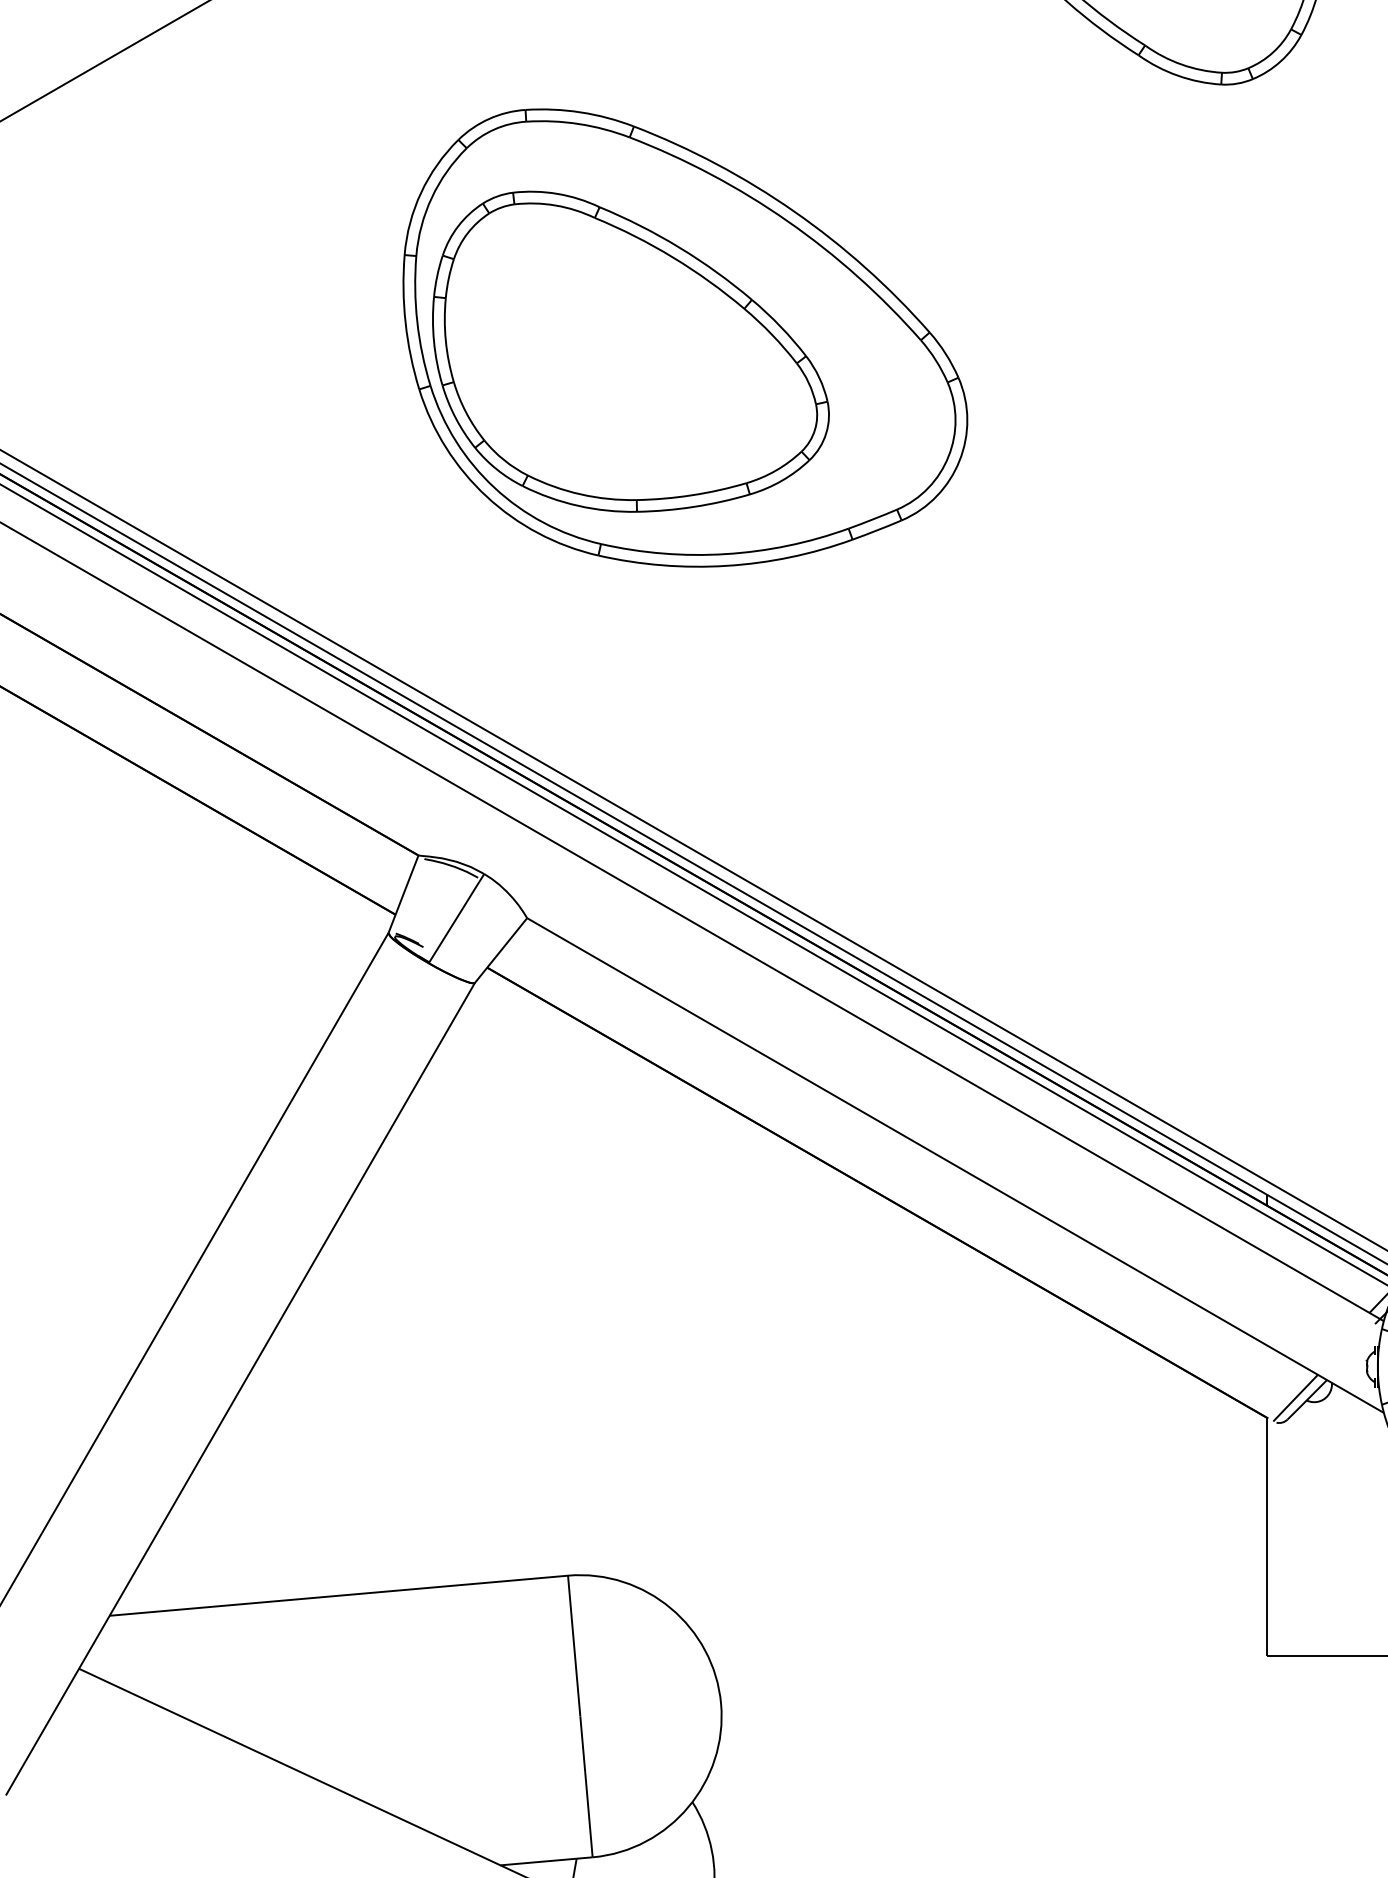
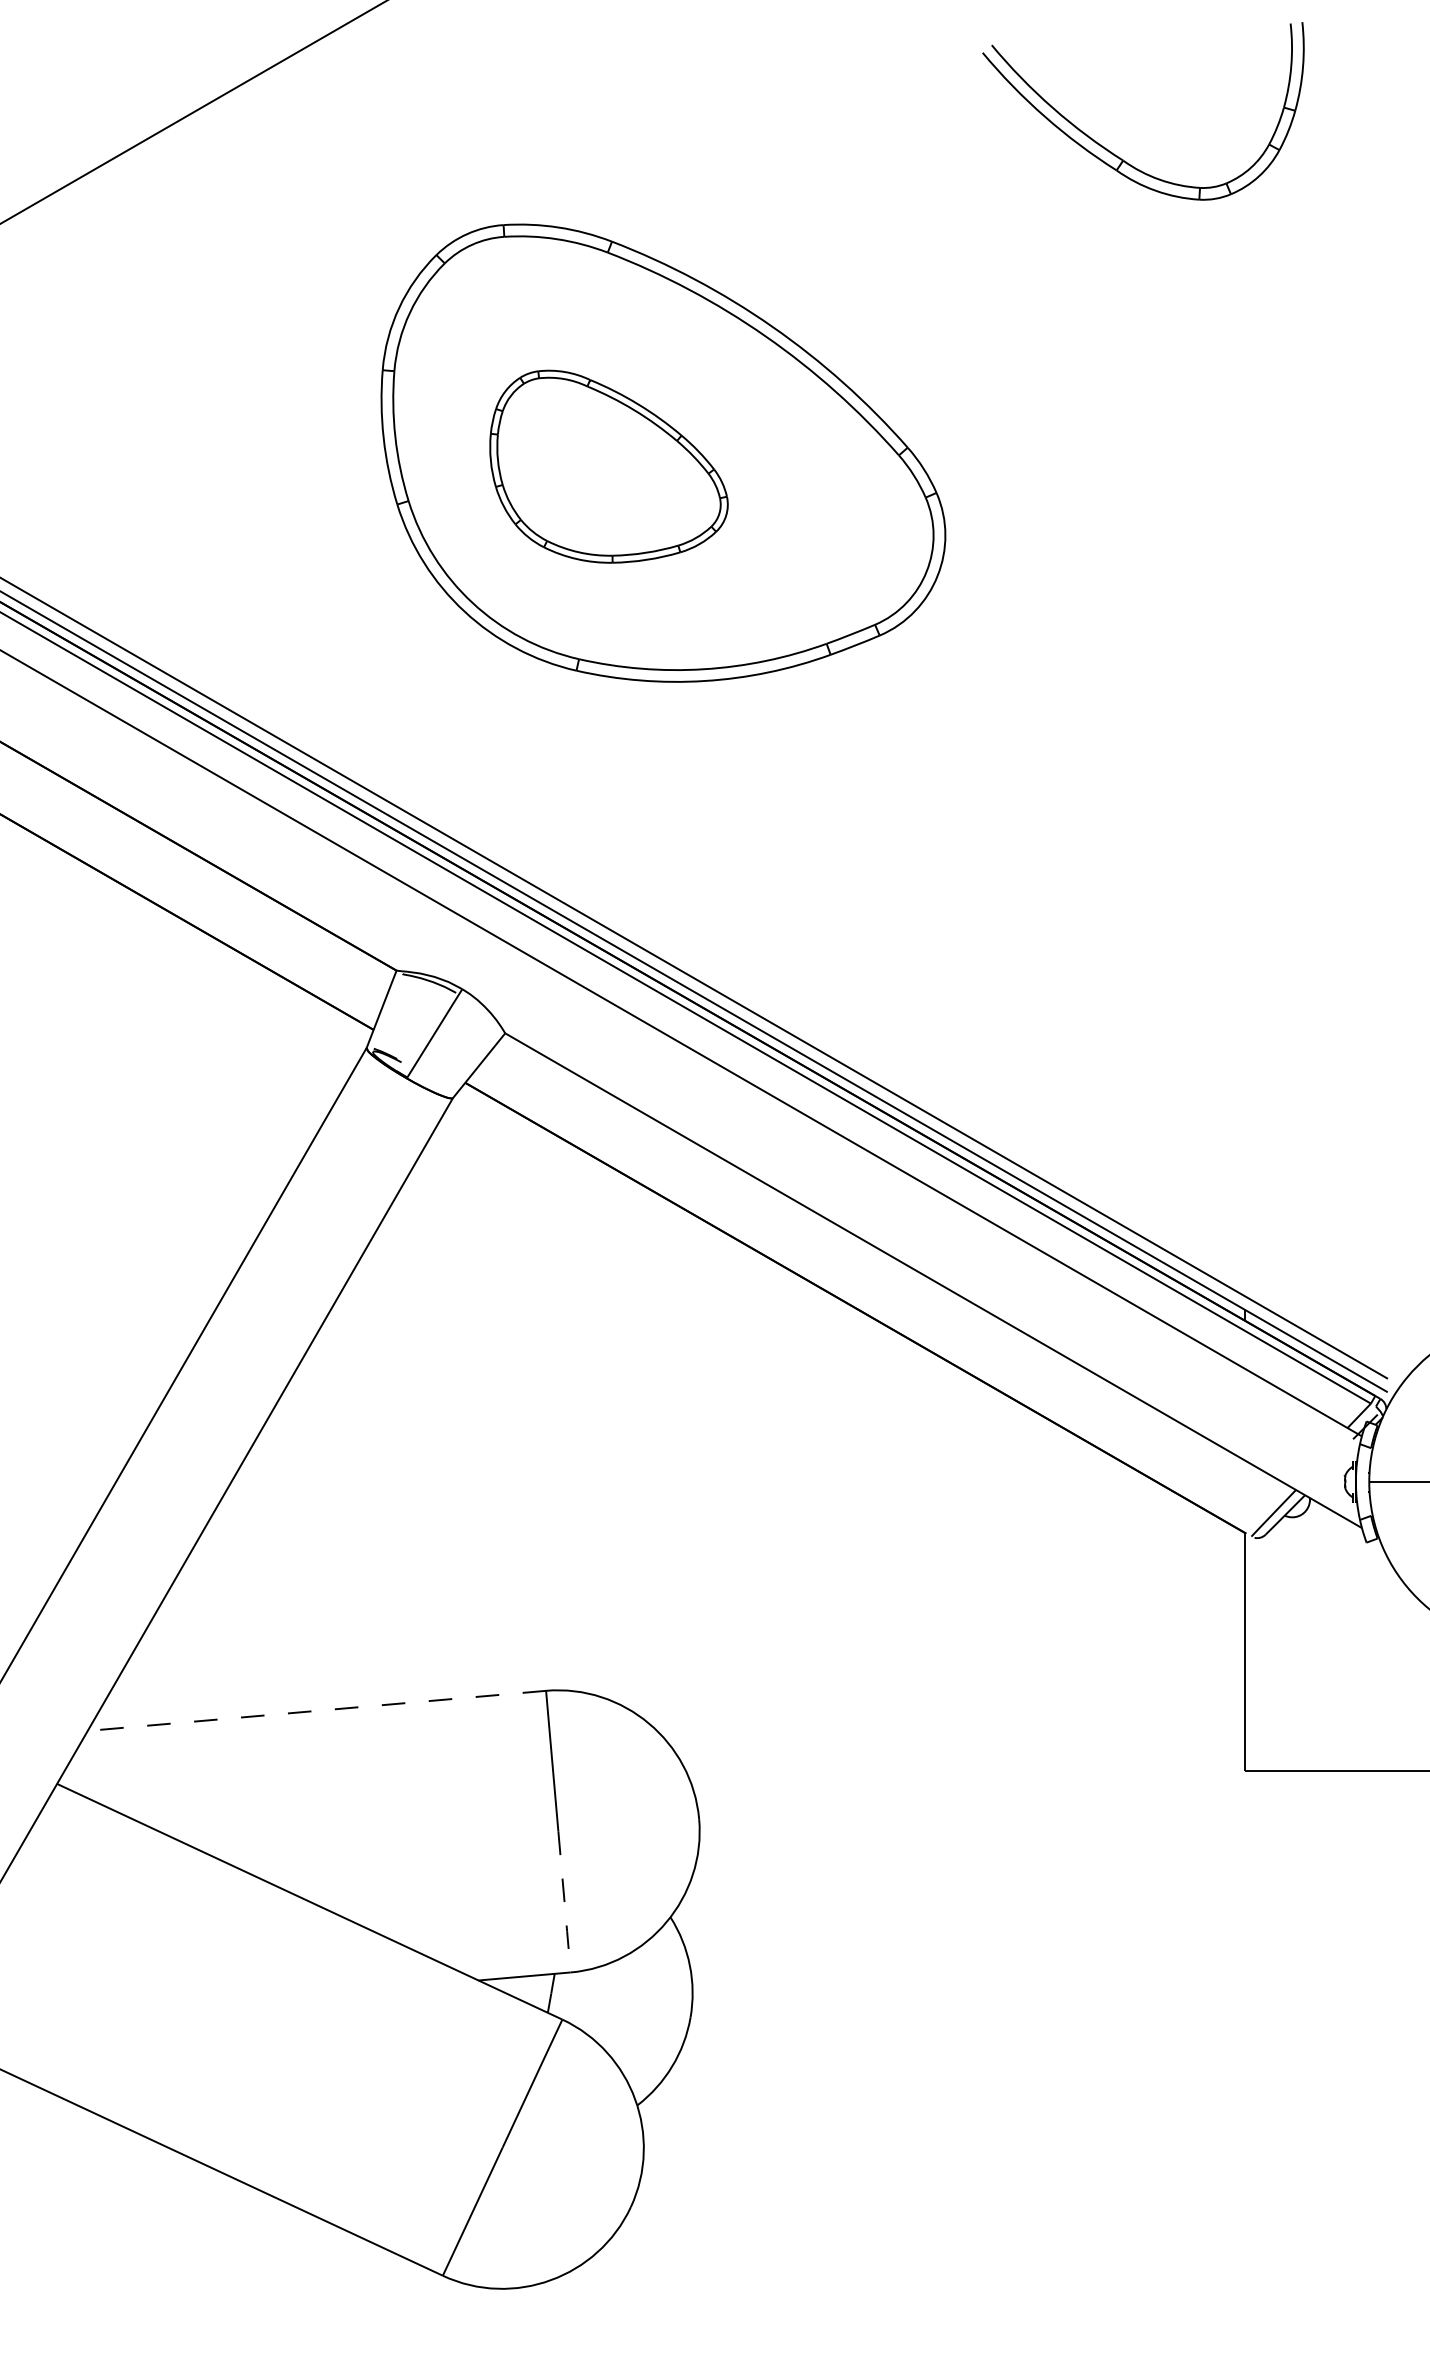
part: (630, 351) -> (608, 466), size x0.6
line: (338, 1595) -> (316, 1710), solid -> dashed
line: (586, 1788) -> (564, 1903), solid -> dashed

